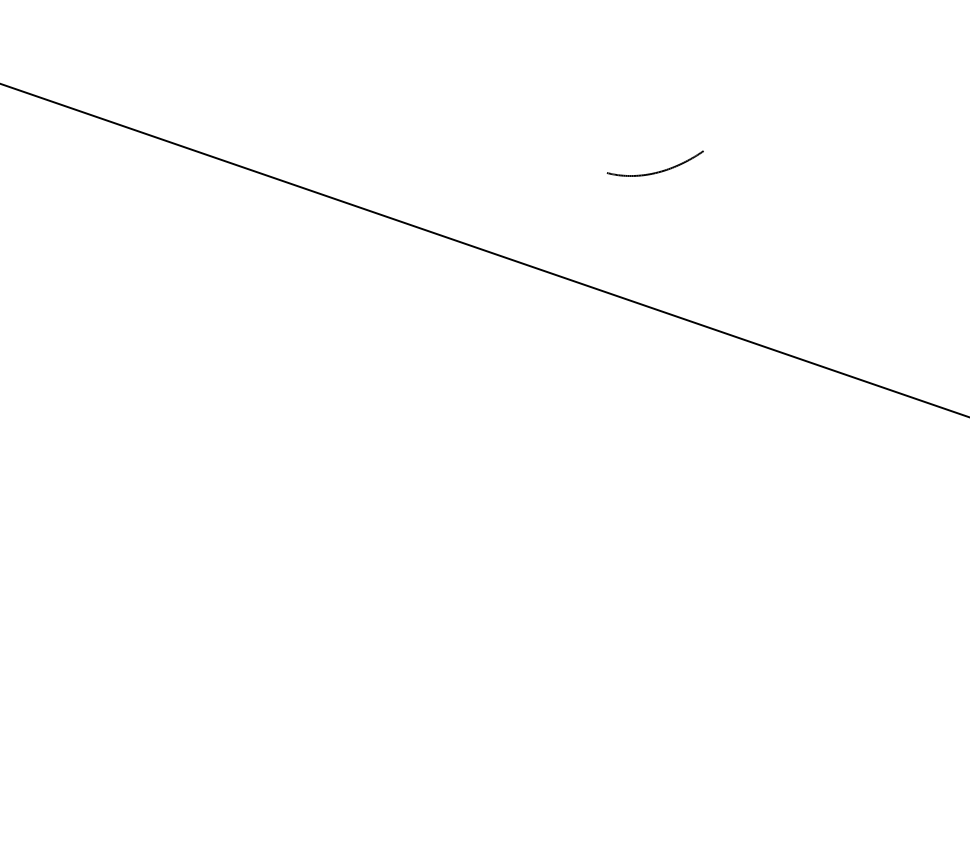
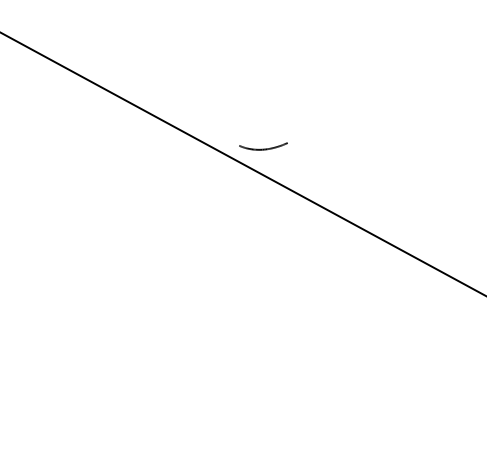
part: (656, 166) -> (263, 146), moved

